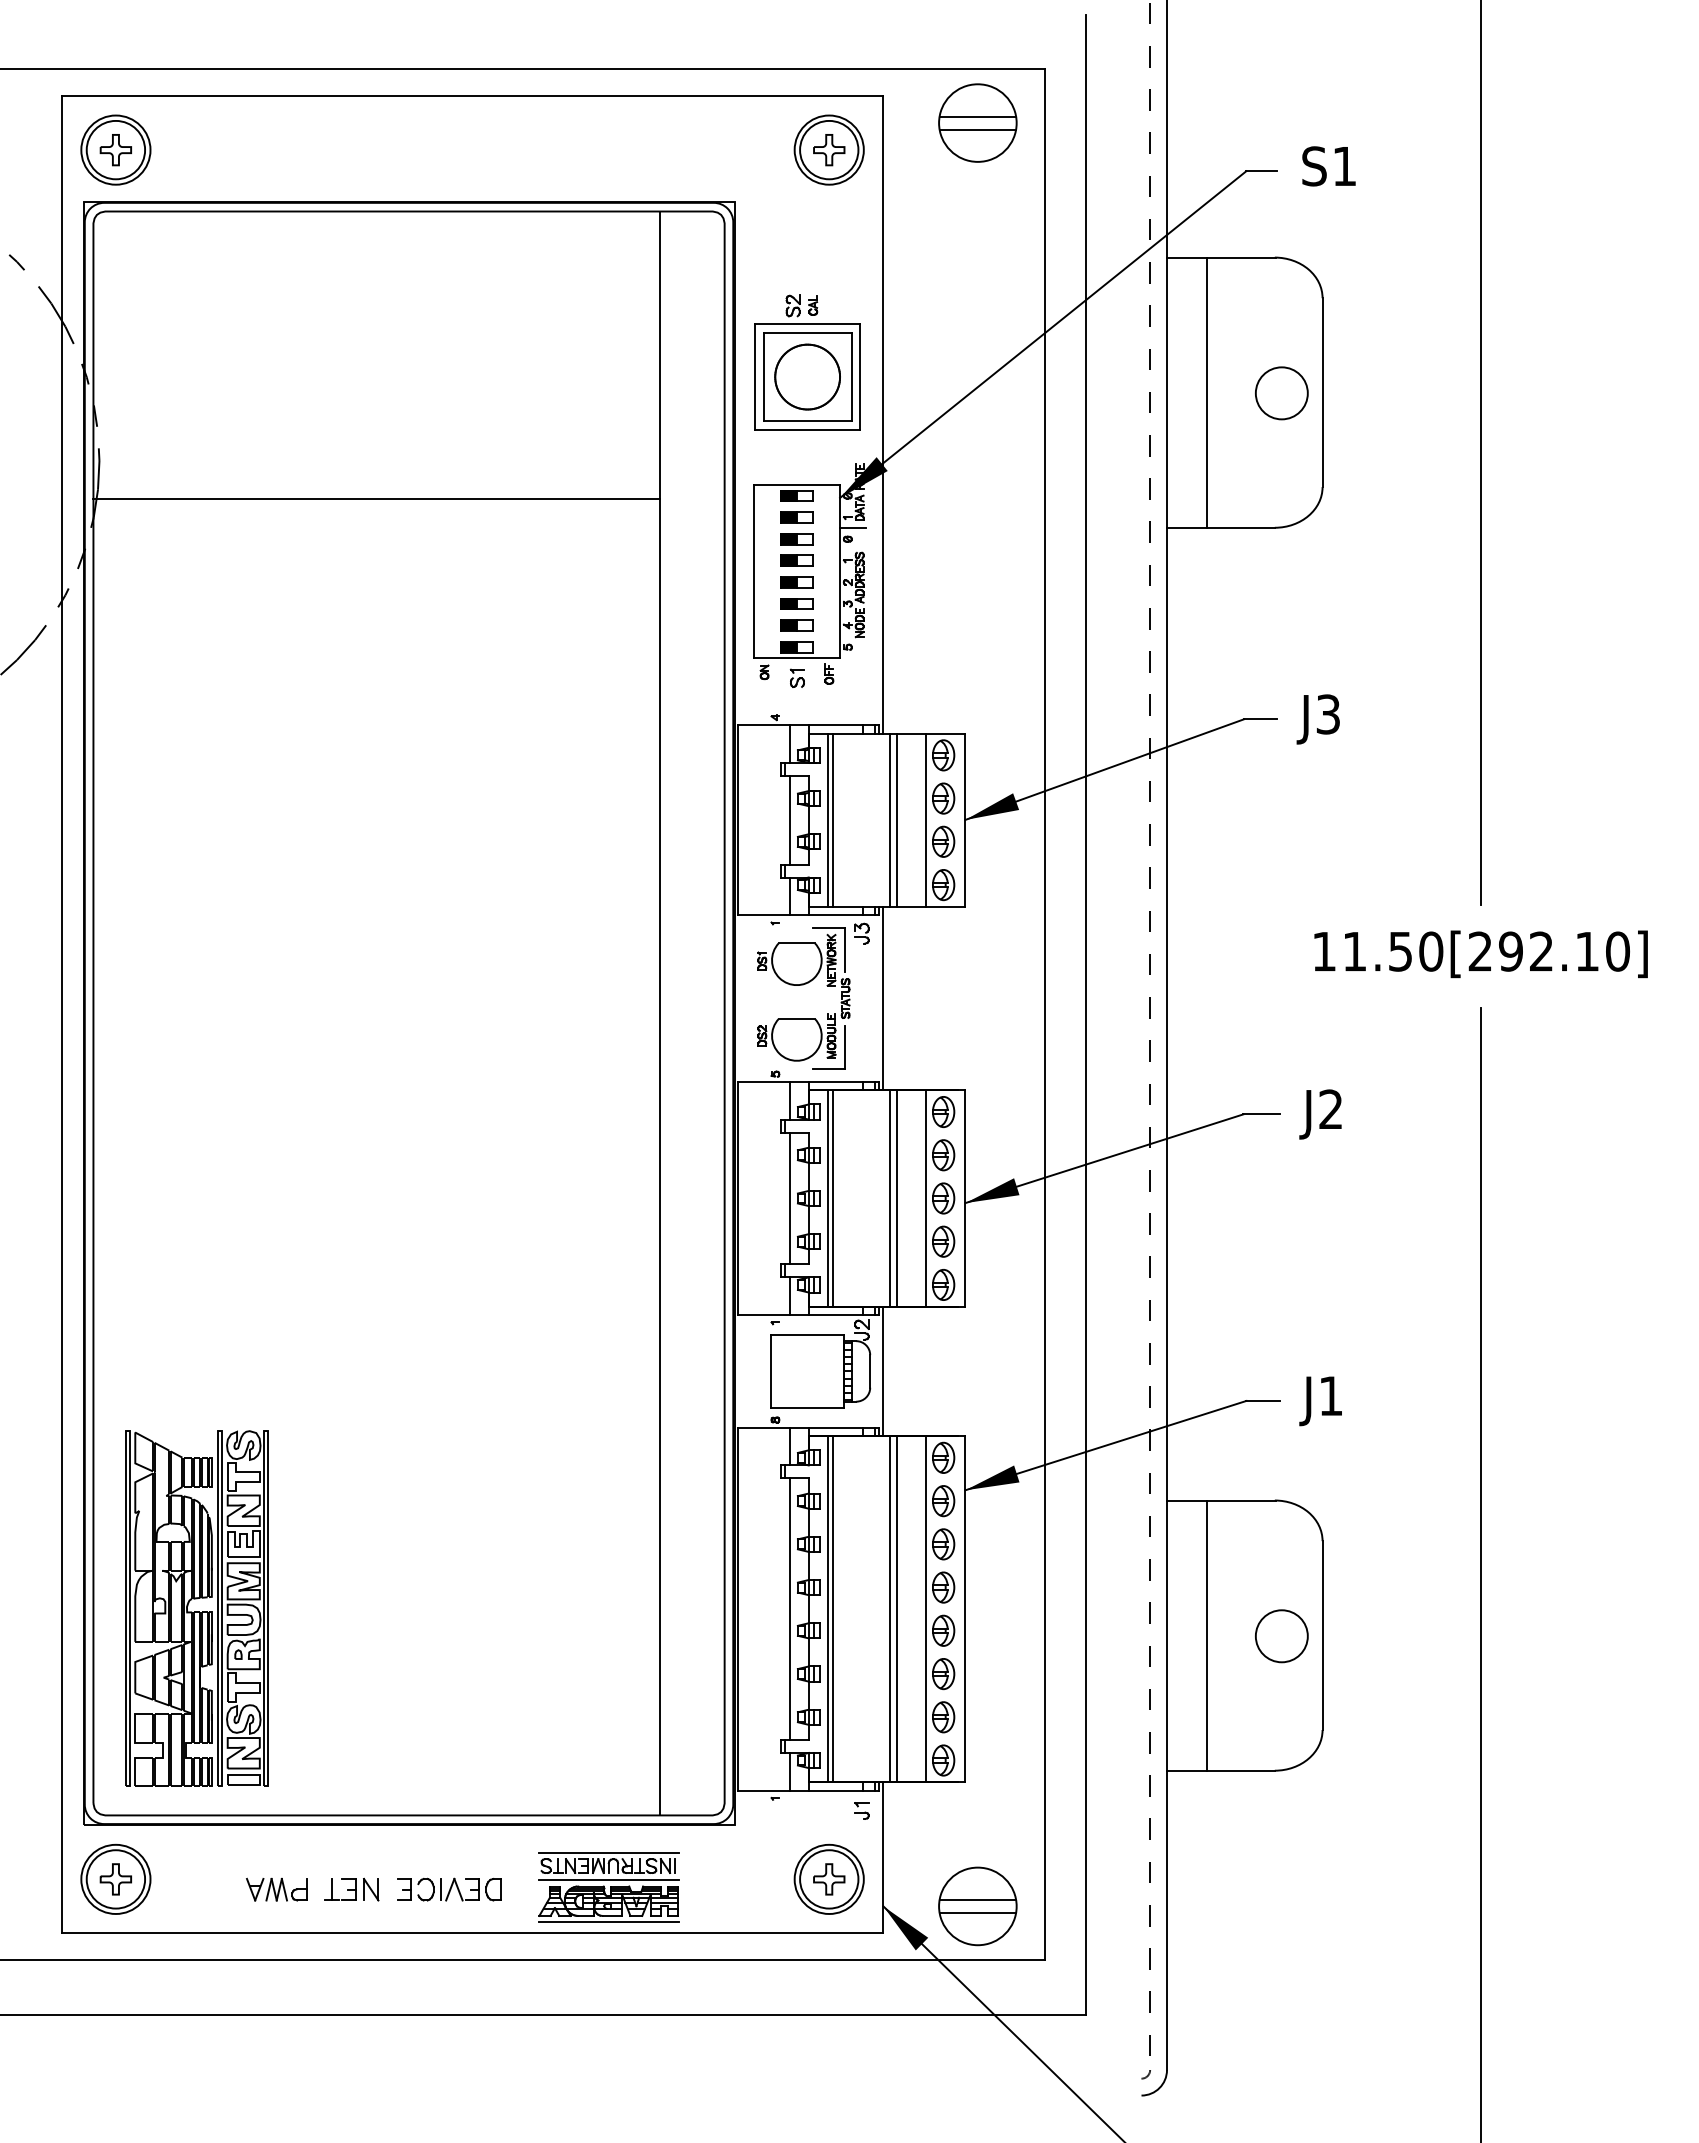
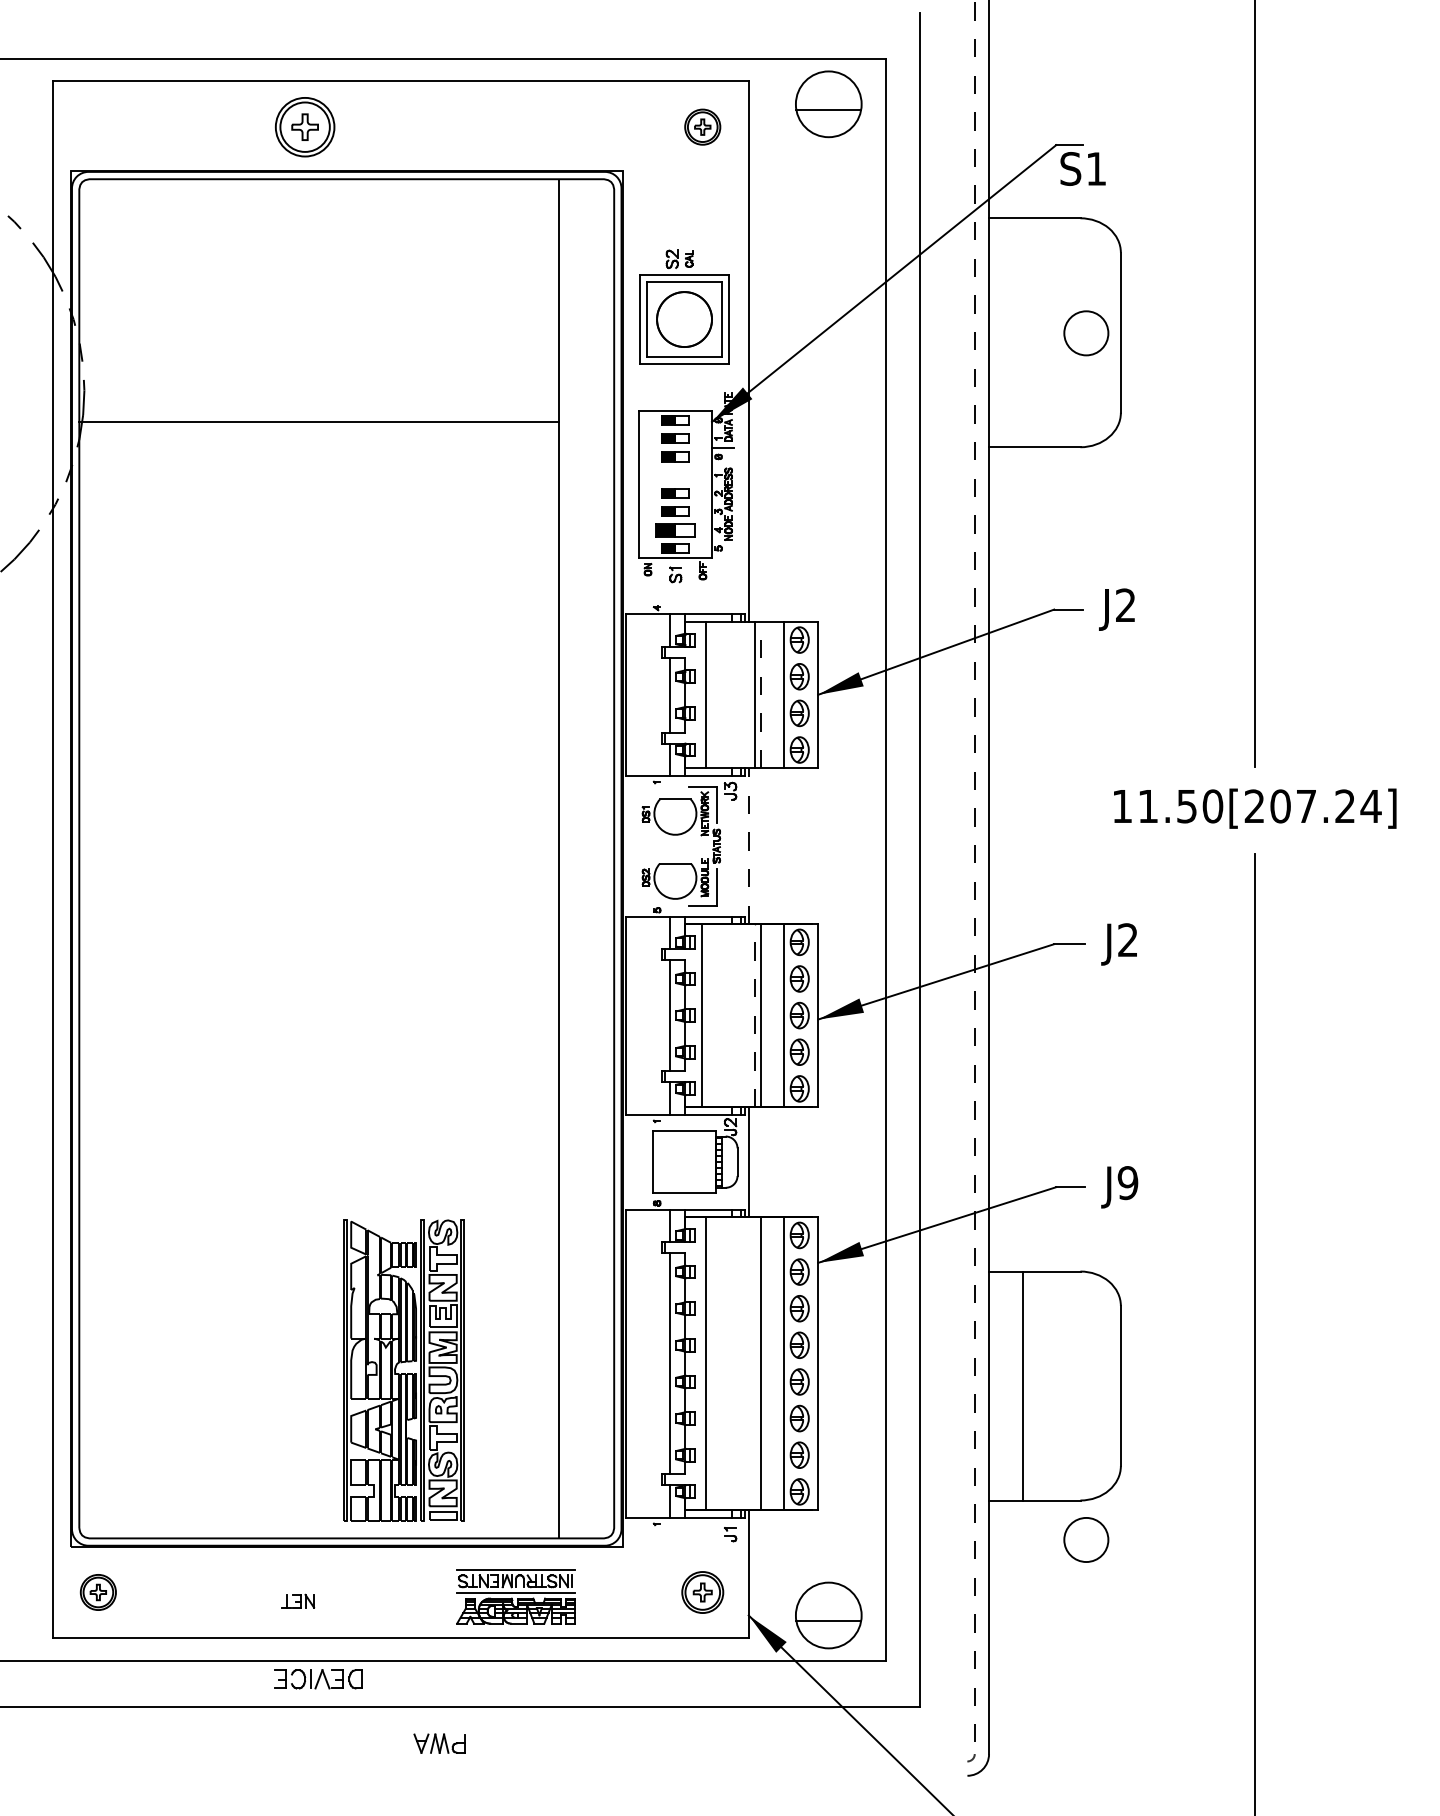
line: (977, 116) -> (828, 98), removed
part: (115, 149) -> (304, 126), moved
part: (828, 149) -> (702, 126), size x0.6
text: (1328, 166) -> (1082, 169), moved
line: (1206, 392) -> (1022, 332), removed
part: (796, 560) -> (675, 474), removed
part: (796, 625) -> (675, 530), size x1.4
text: (1327, 714) -> (1125, 605), J3 -> J2
line: (828, 819) -> (702, 694), removed
line: (897, 819) -> (760, 694), solid -> dashed
text: (1564, 951) -> (1325, 806), 11.50[292.10] -> 11.50[207.24]
line: (883, 998) -> (748, 846), solid -> dashed
line: (832, 1198) -> (705, 1015), removed
line: (890, 1198) -> (754, 1015), solid -> dashed
text: (1330, 1396) -> (1127, 1183), J1 -> J9
part: (196, 1608) -> (403, 1370), moved
line: (828, 1609) -> (702, 1363), removed
line: (890, 1609) -> (754, 1363), removed
circle: (1281, 1636) -> (1086, 1540), moved
part: (115, 1878) -> (98, 1591), size x0.6
part: (828, 1878) -> (702, 1591), size x0.7
part: (276, 1889) -> (439, 1743), moved
part: (351, 1889) -> (297, 1601), size x0.7
part: (449, 1889) -> (318, 1679), moved
line: (977, 1899) -> (828, 1609), removed
line: (608, 1922) -> (515, 1629), removed

